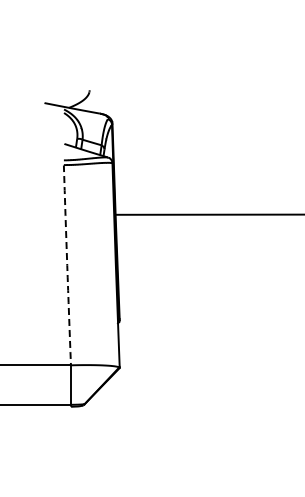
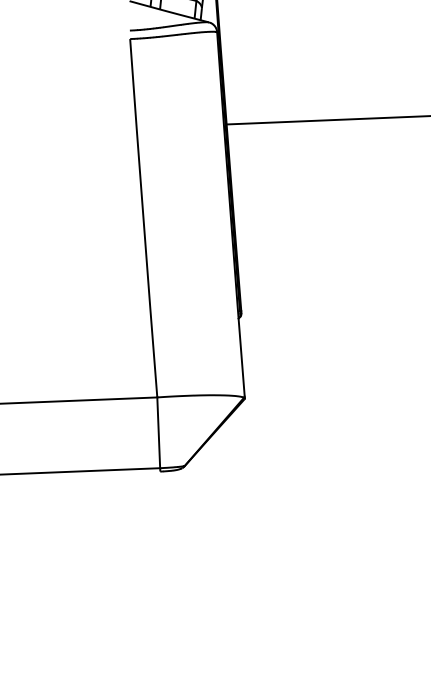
line: (67, 265) -> (143, 218), dashed -> solid

